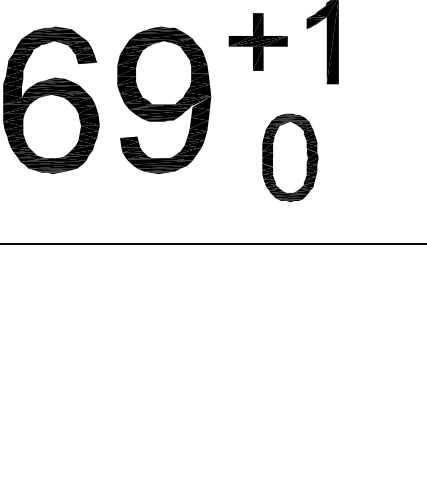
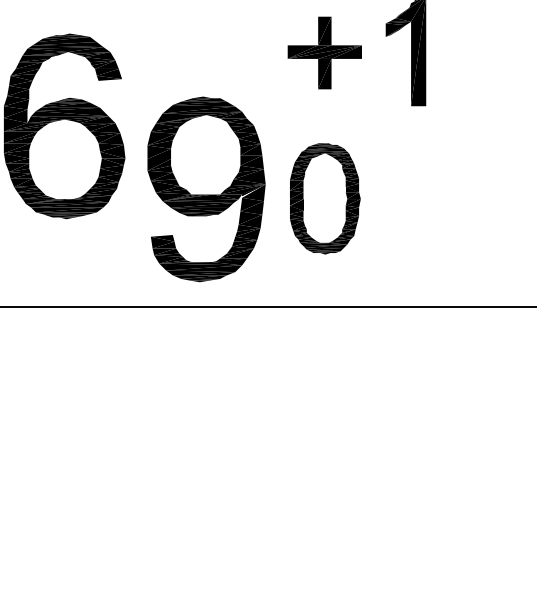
part: (164, 100) -> (206, 189), moved
part: (290, 157) -> (325, 198), moved

